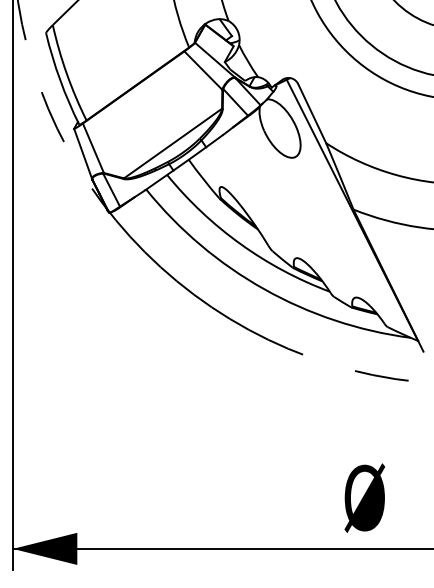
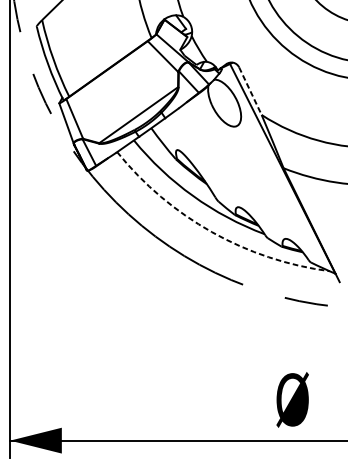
line: (312, 113) -> (250, 91), solid -> dashed
arc: (264, 289) -> (212, 232), solid -> dashed

